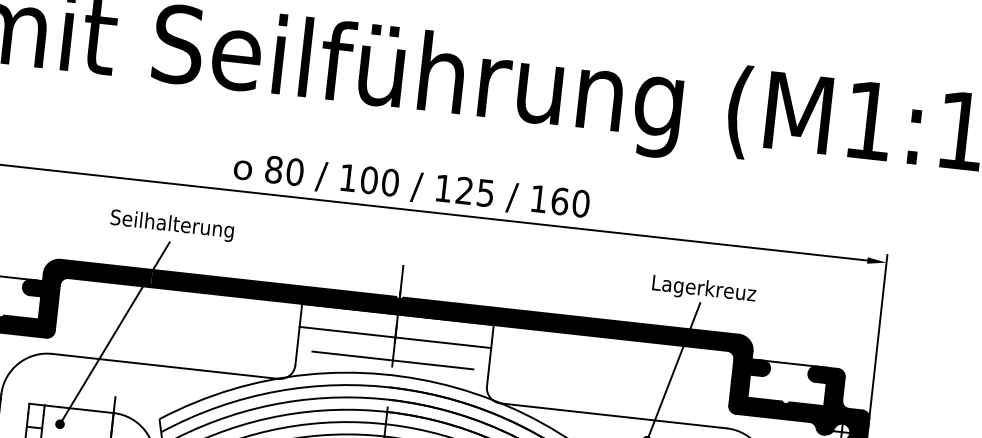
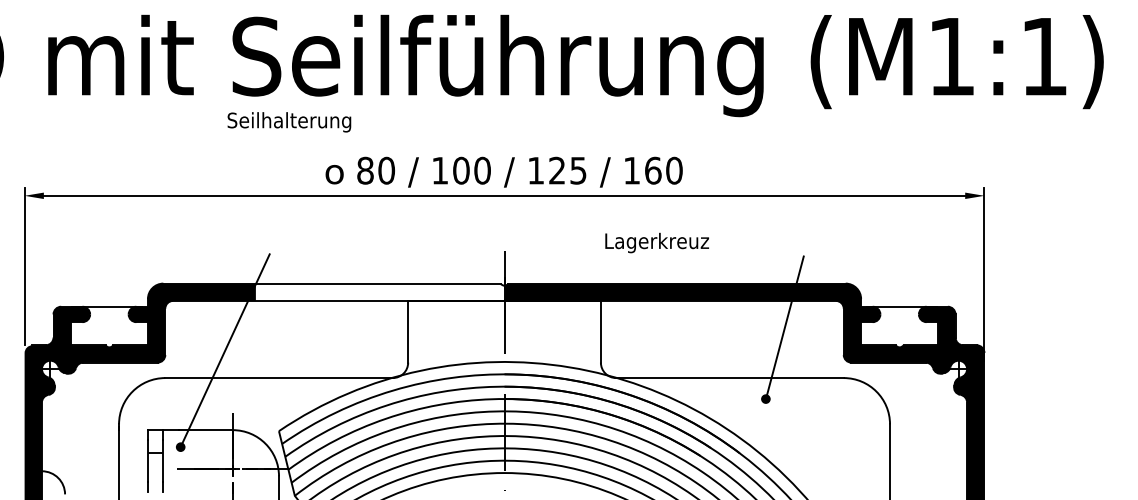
text: (172, 225) -> (289, 122), moved
text: (703, 289) -> (656, 242), moved
fill: (274, 291) -> (379, 291), removed
line: (395, 337) -> (504, 324), removed
line: (392, 360) -> (504, 347), removed

